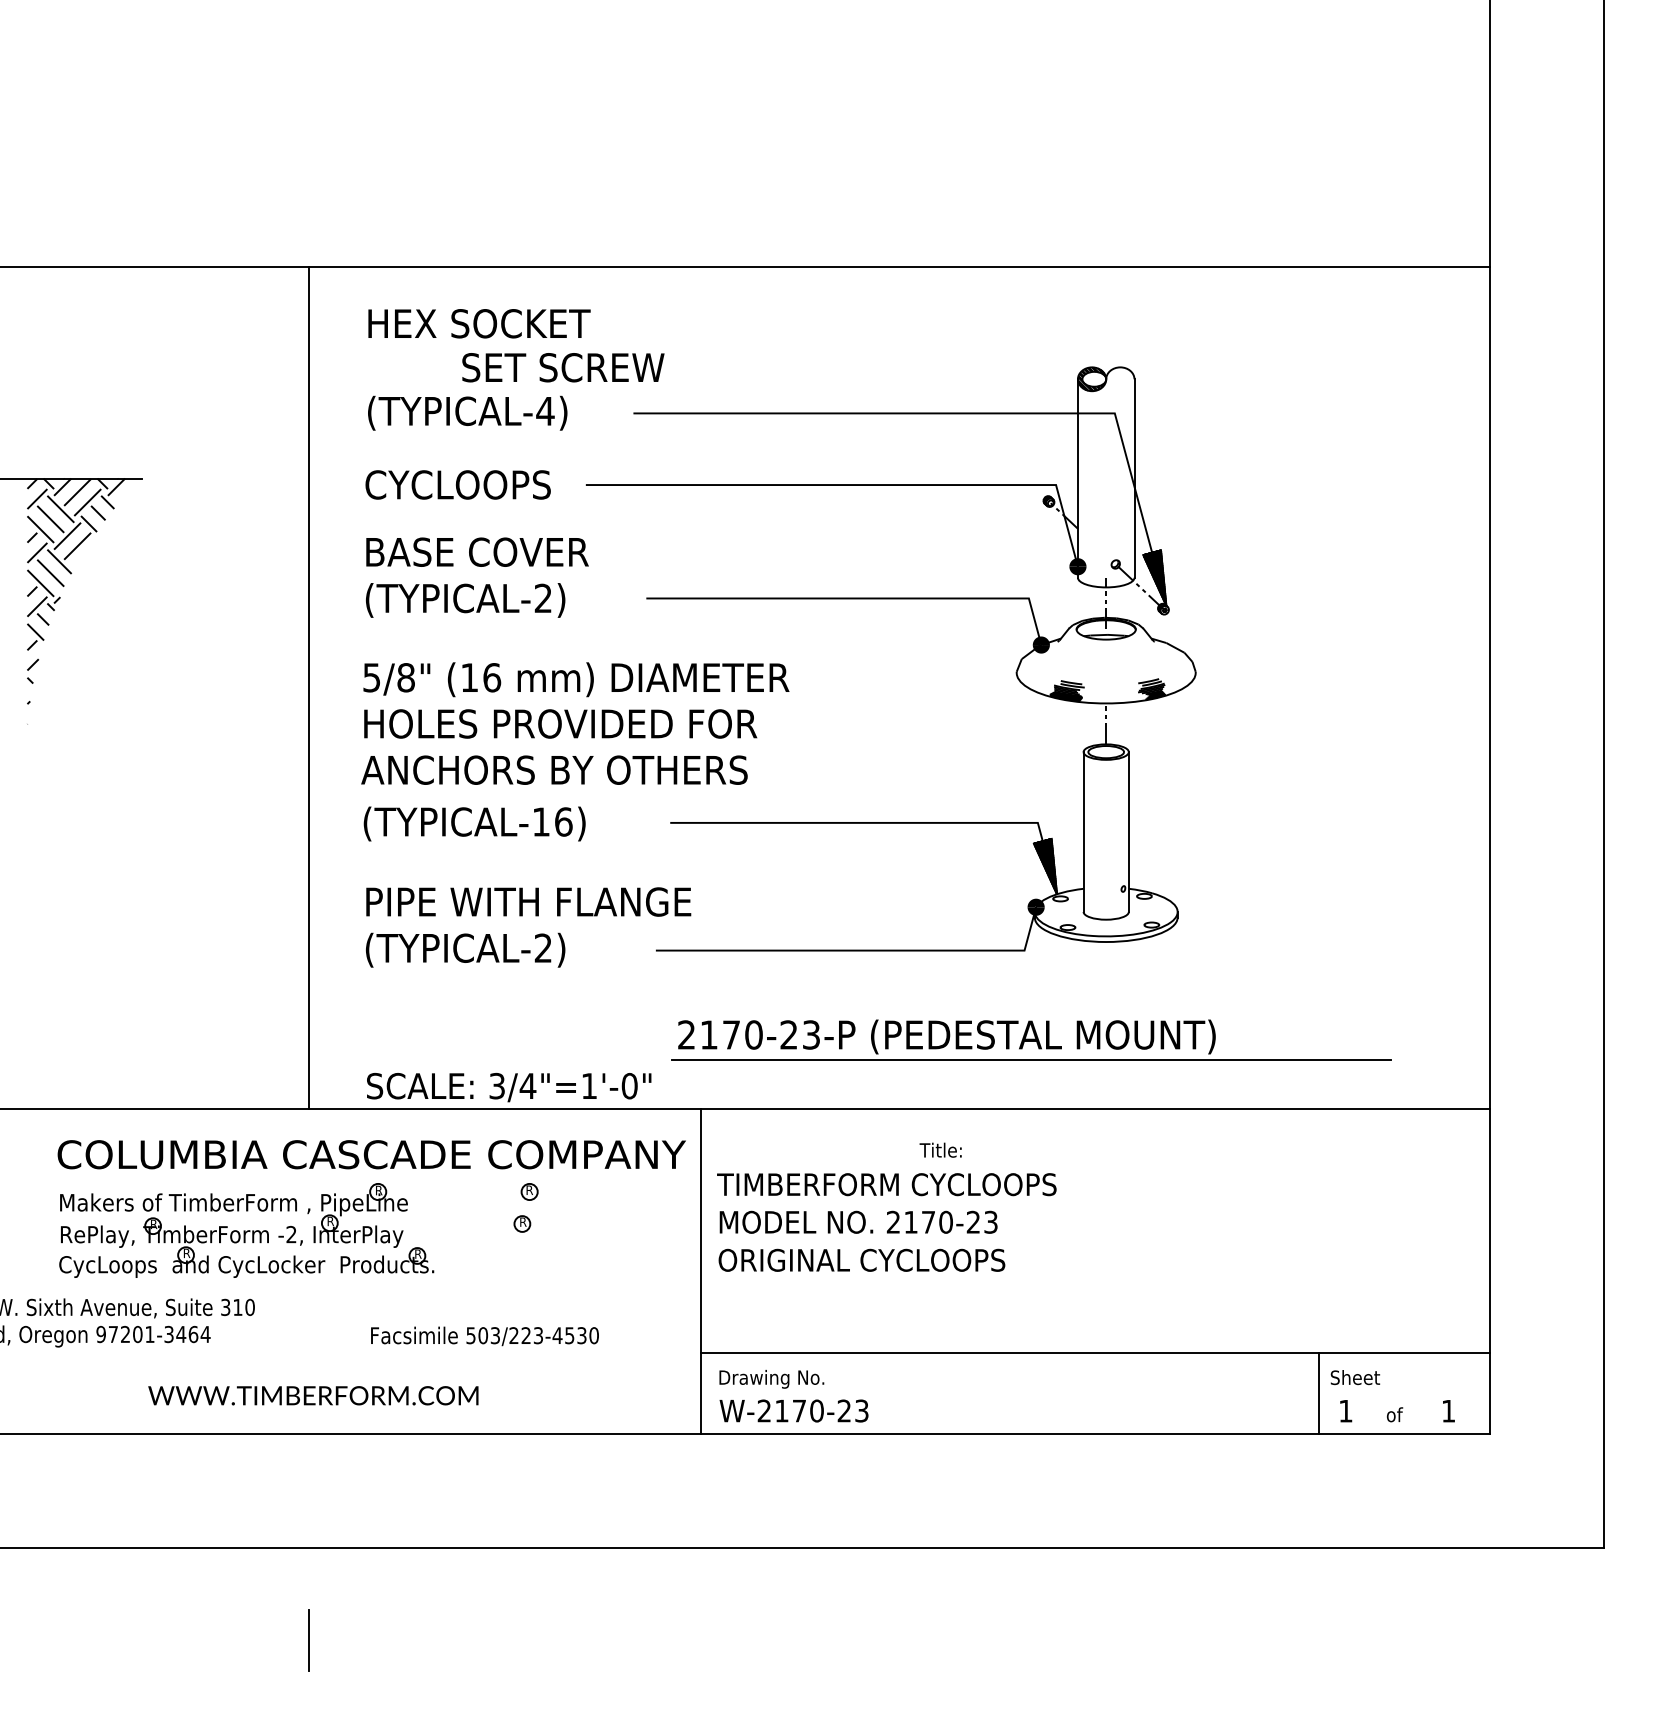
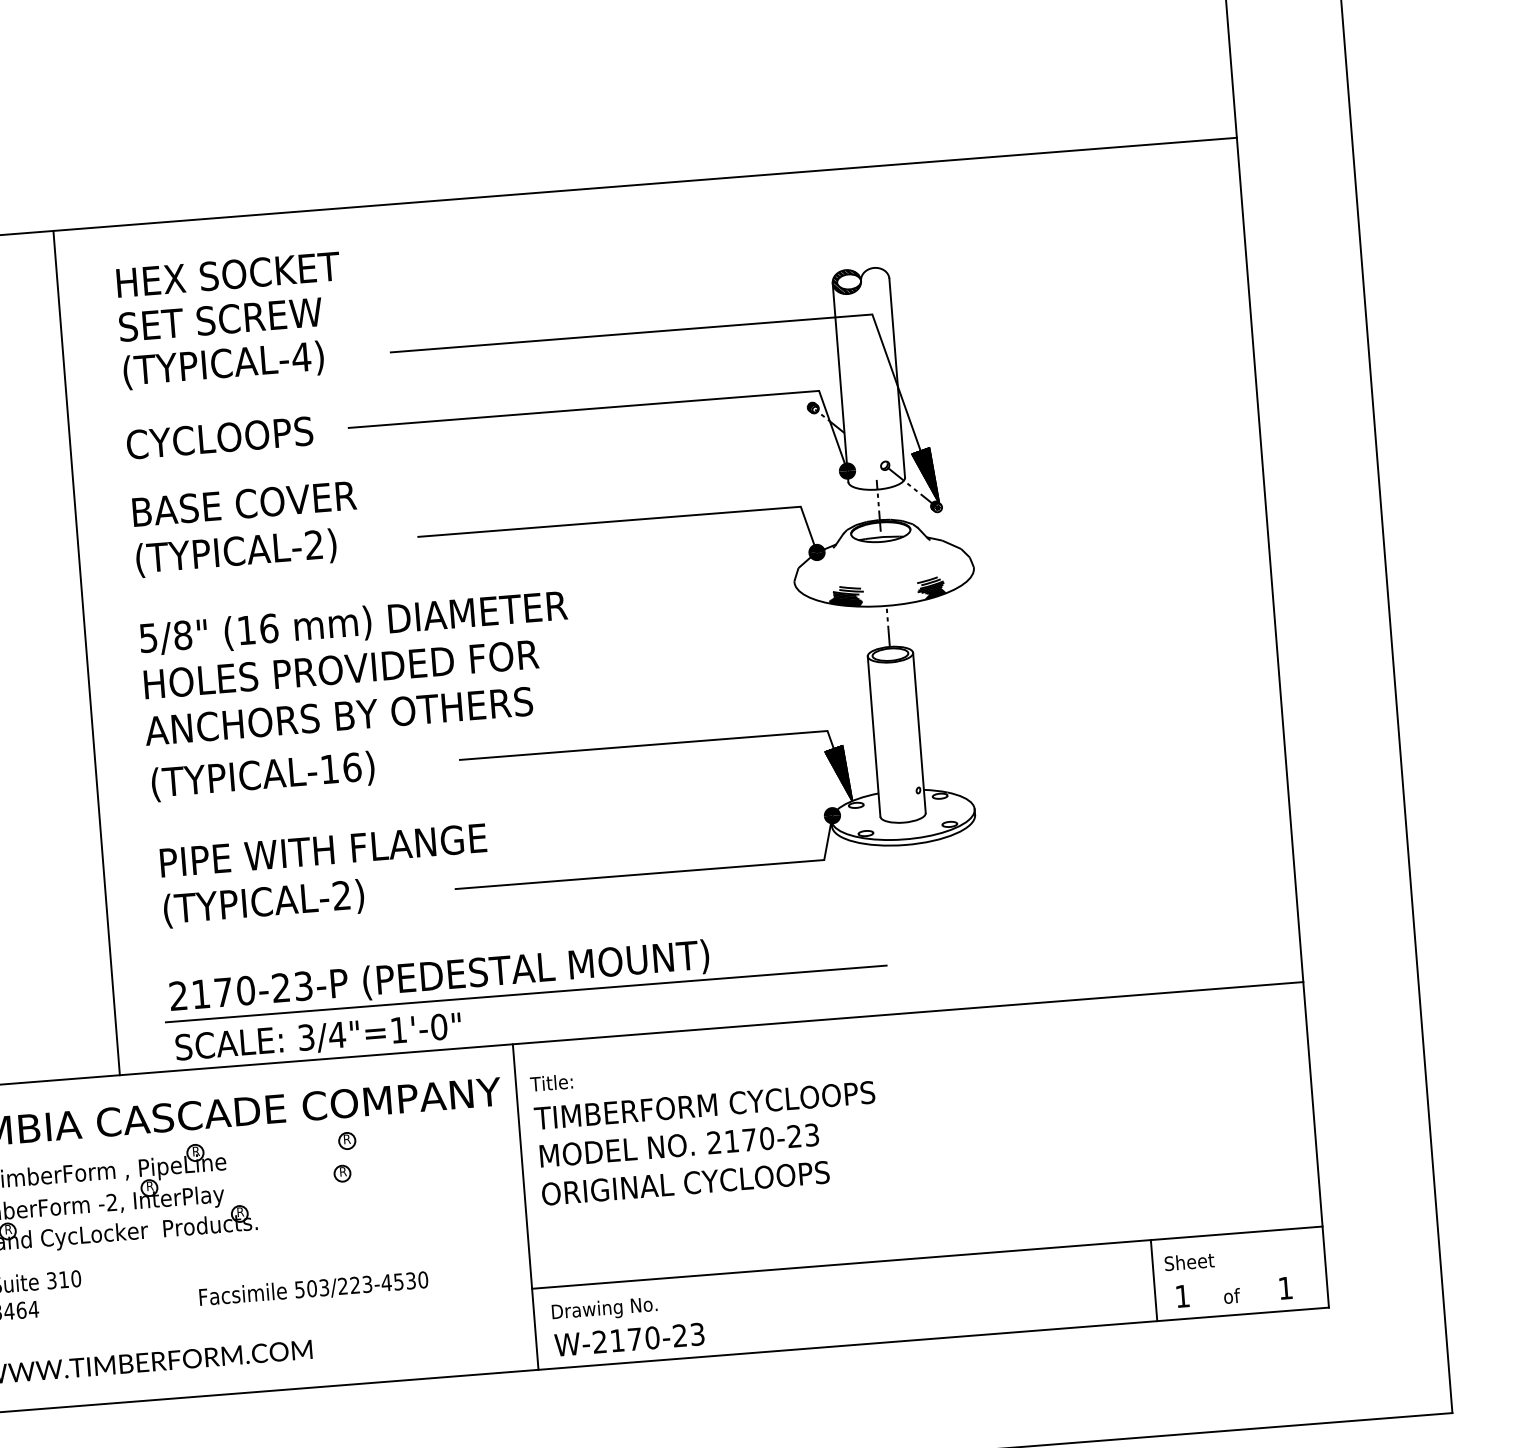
text: (563, 367) -> (220, 319), moved
part: (1031, 1039) -> (524, 973), moved
text: (940, 1149) -> (551, 1082), moved

